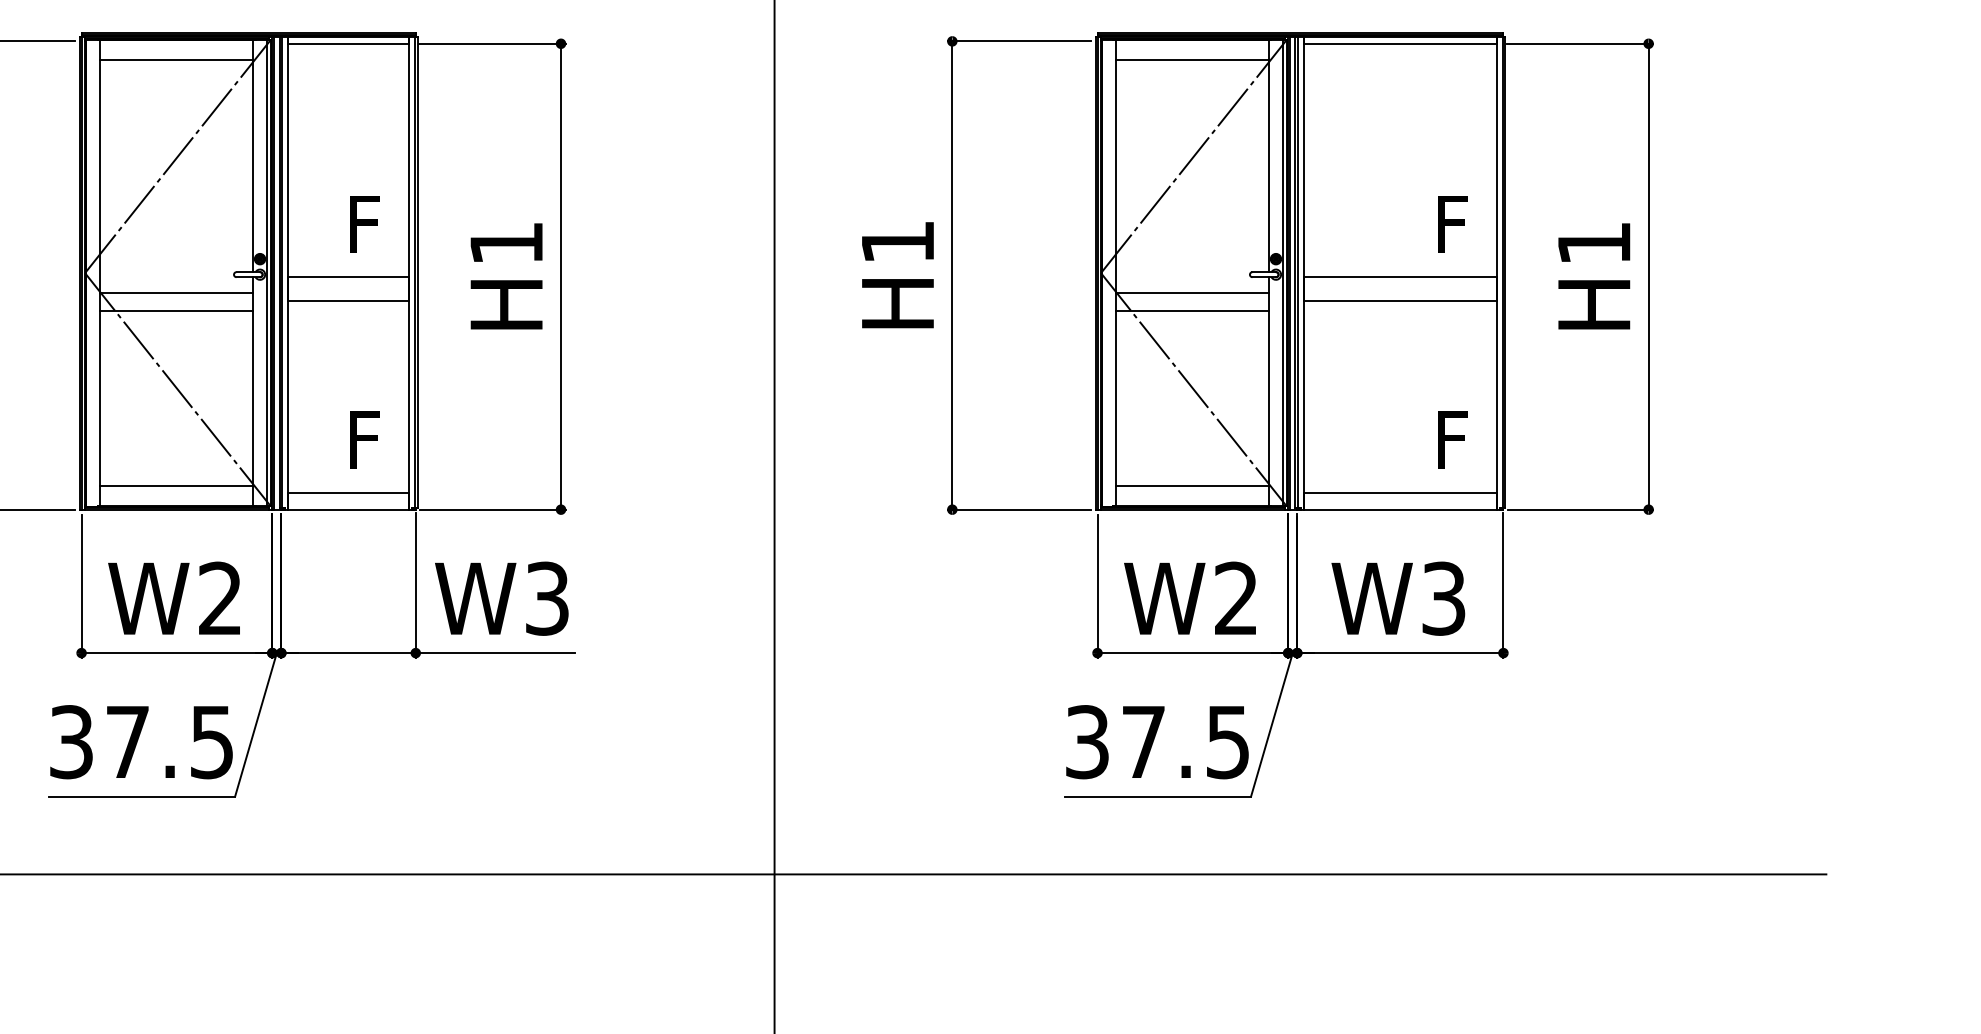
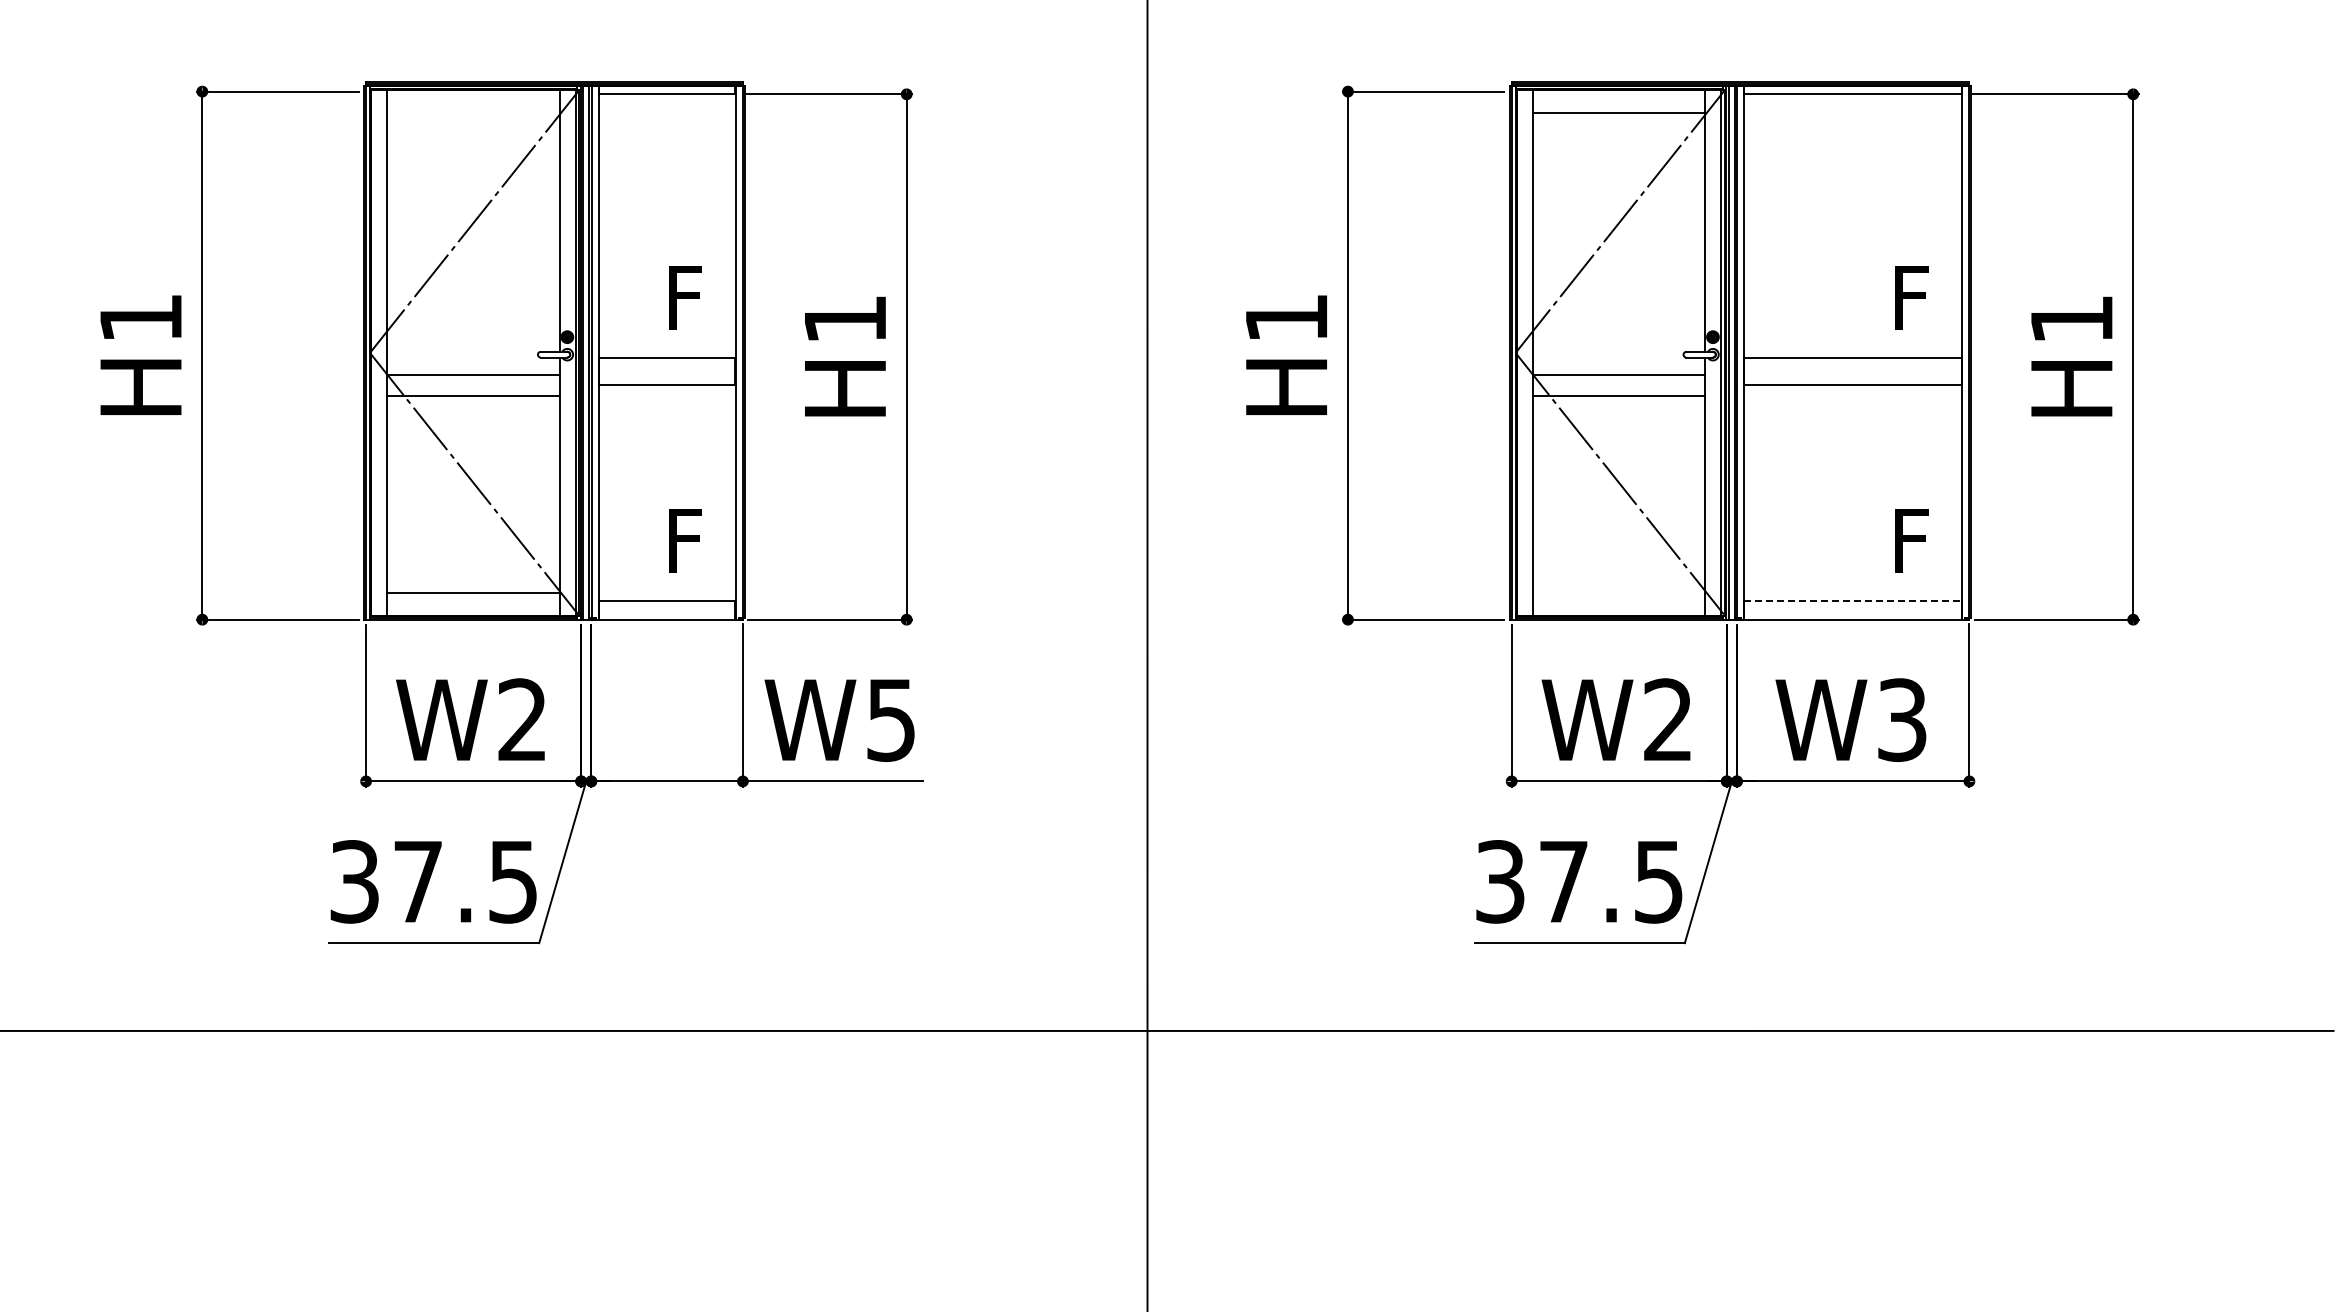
line: (176, 59) -> (473, 112), removed
line: (1192, 486) -> (1618, 593), removed
line: (1400, 492) -> (1853, 600), solid -> dashed
text: (547, 598) -> (891, 719), W3 -> W5

